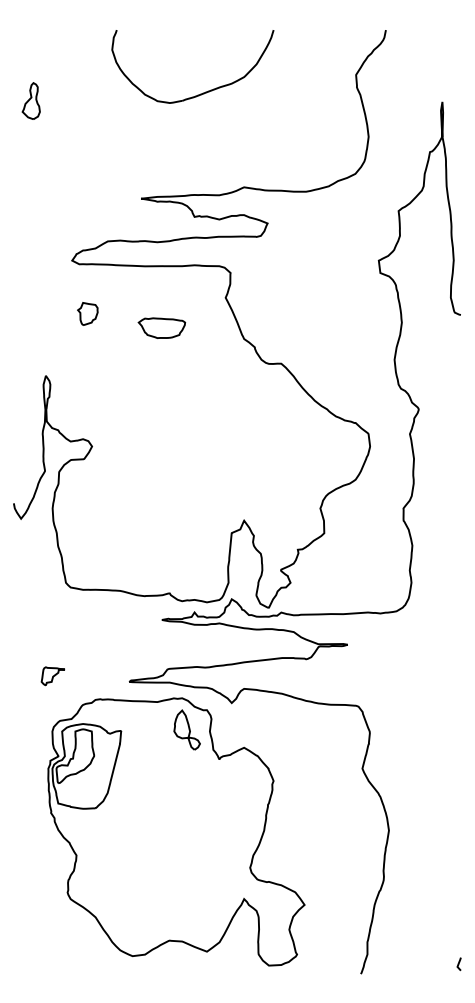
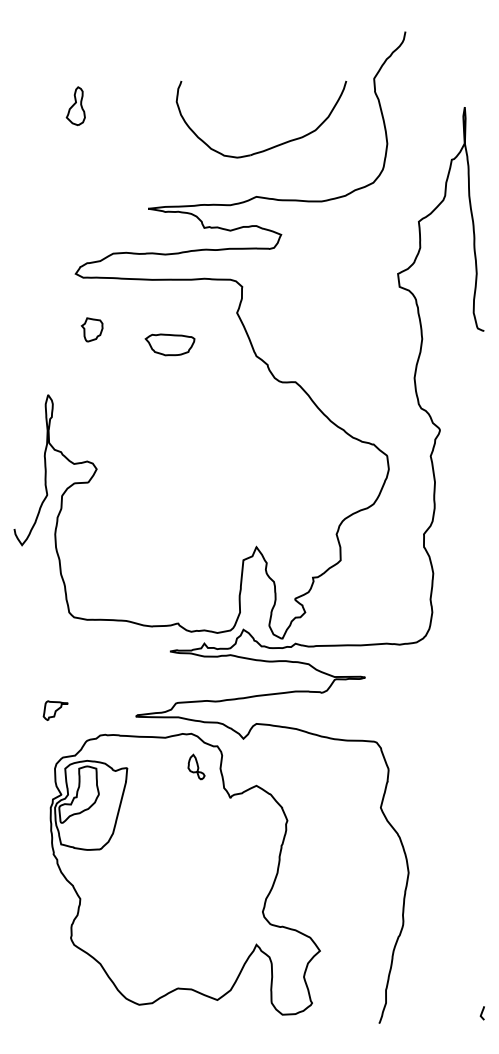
part: (200, 93) -> (269, 147), moved
part: (30, 100) -> (75, 105), moved
part: (186, 729) -> (195, 766), size x0.6

